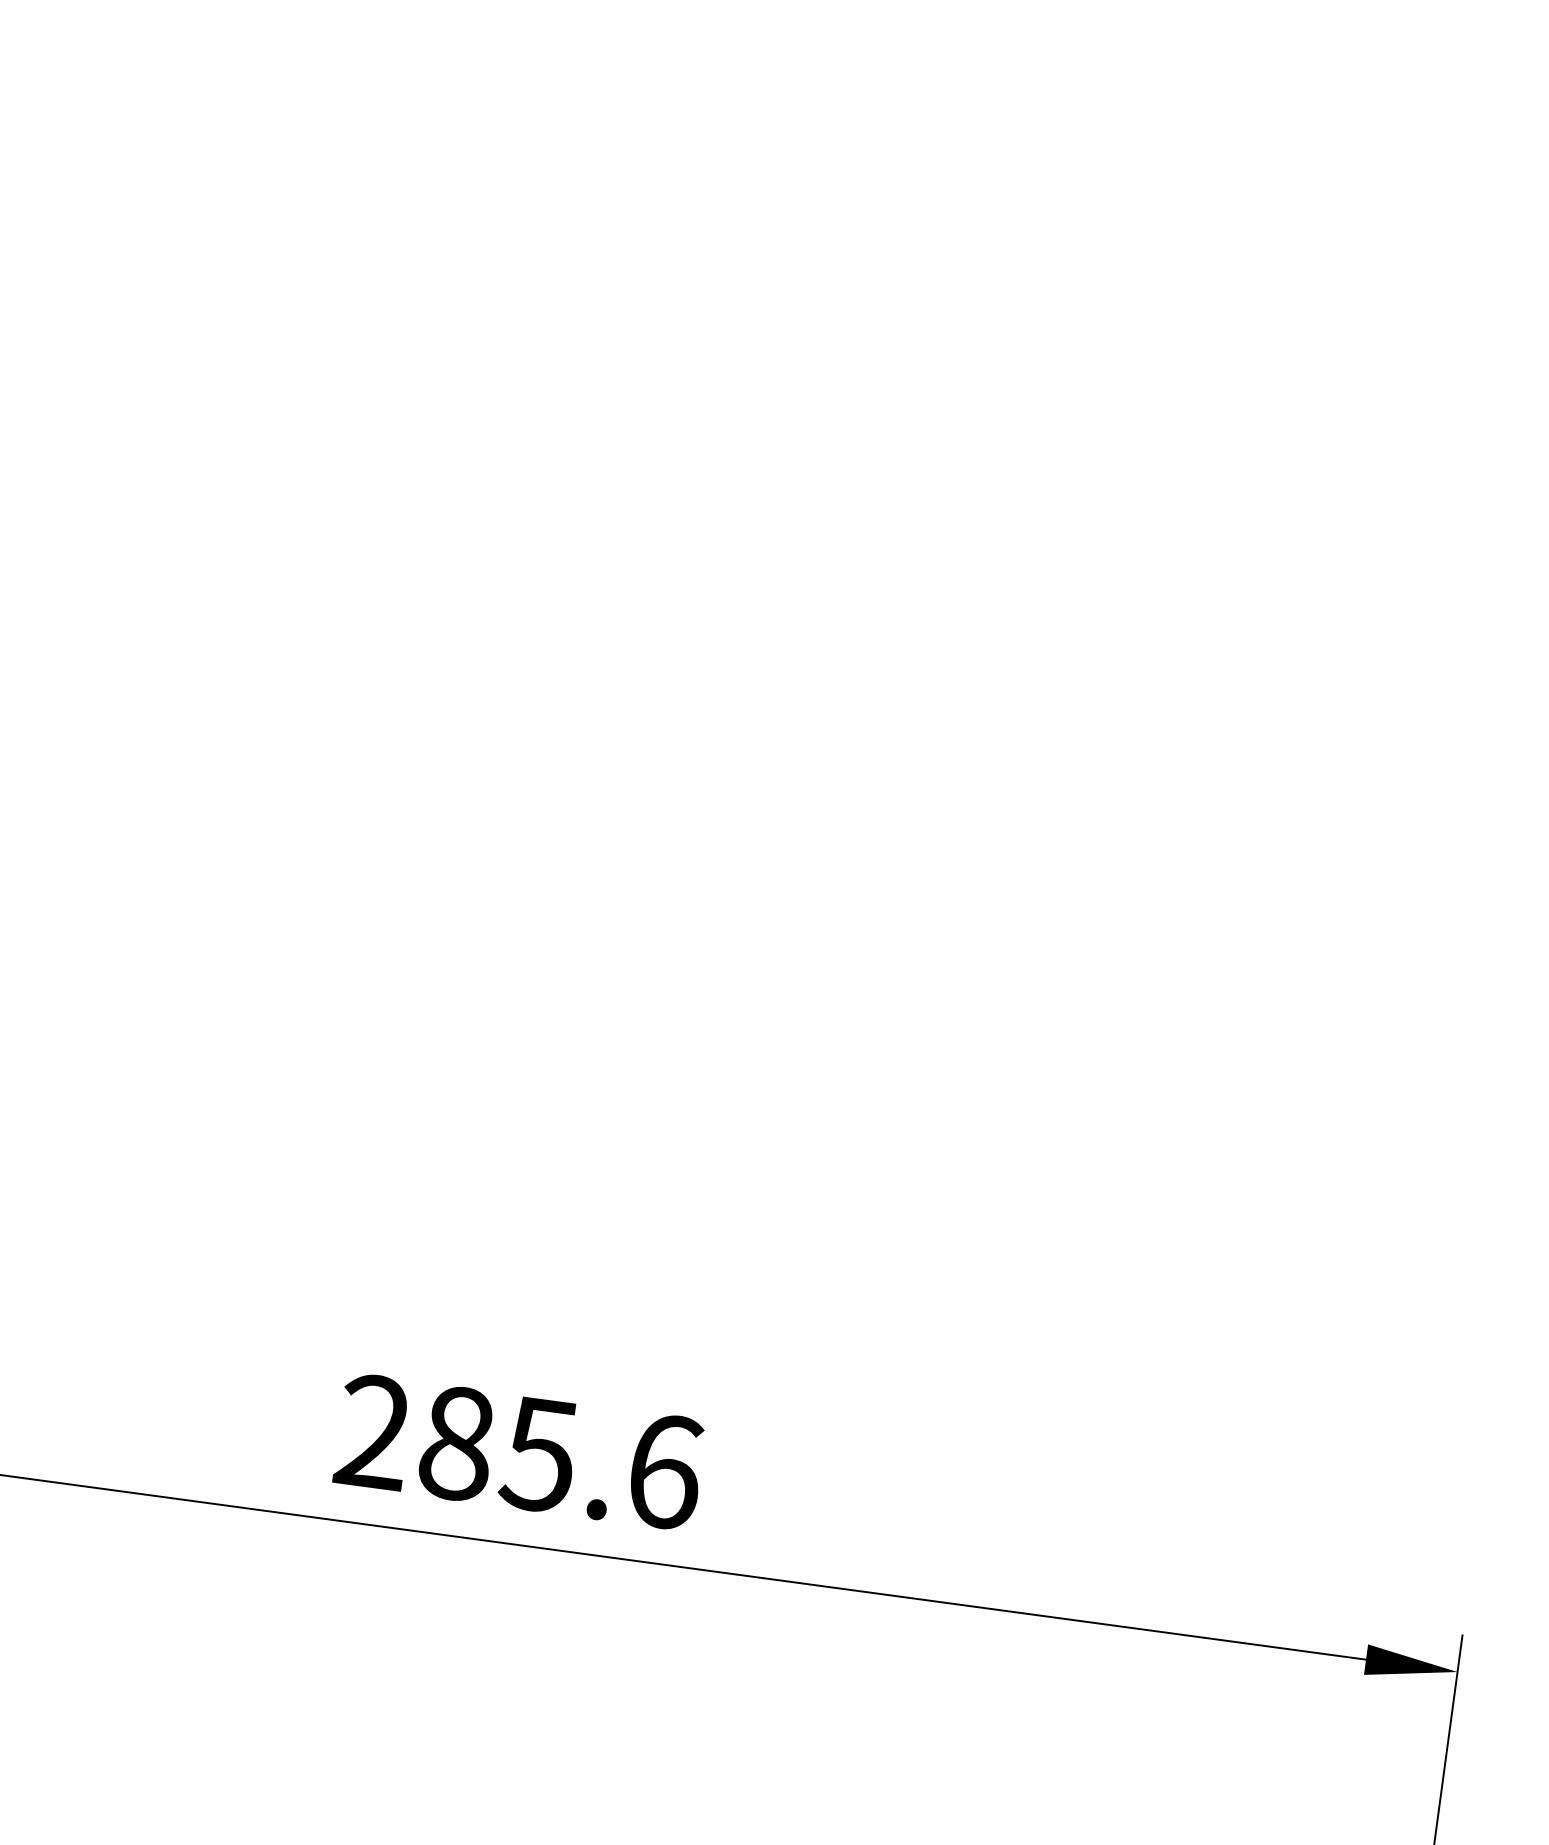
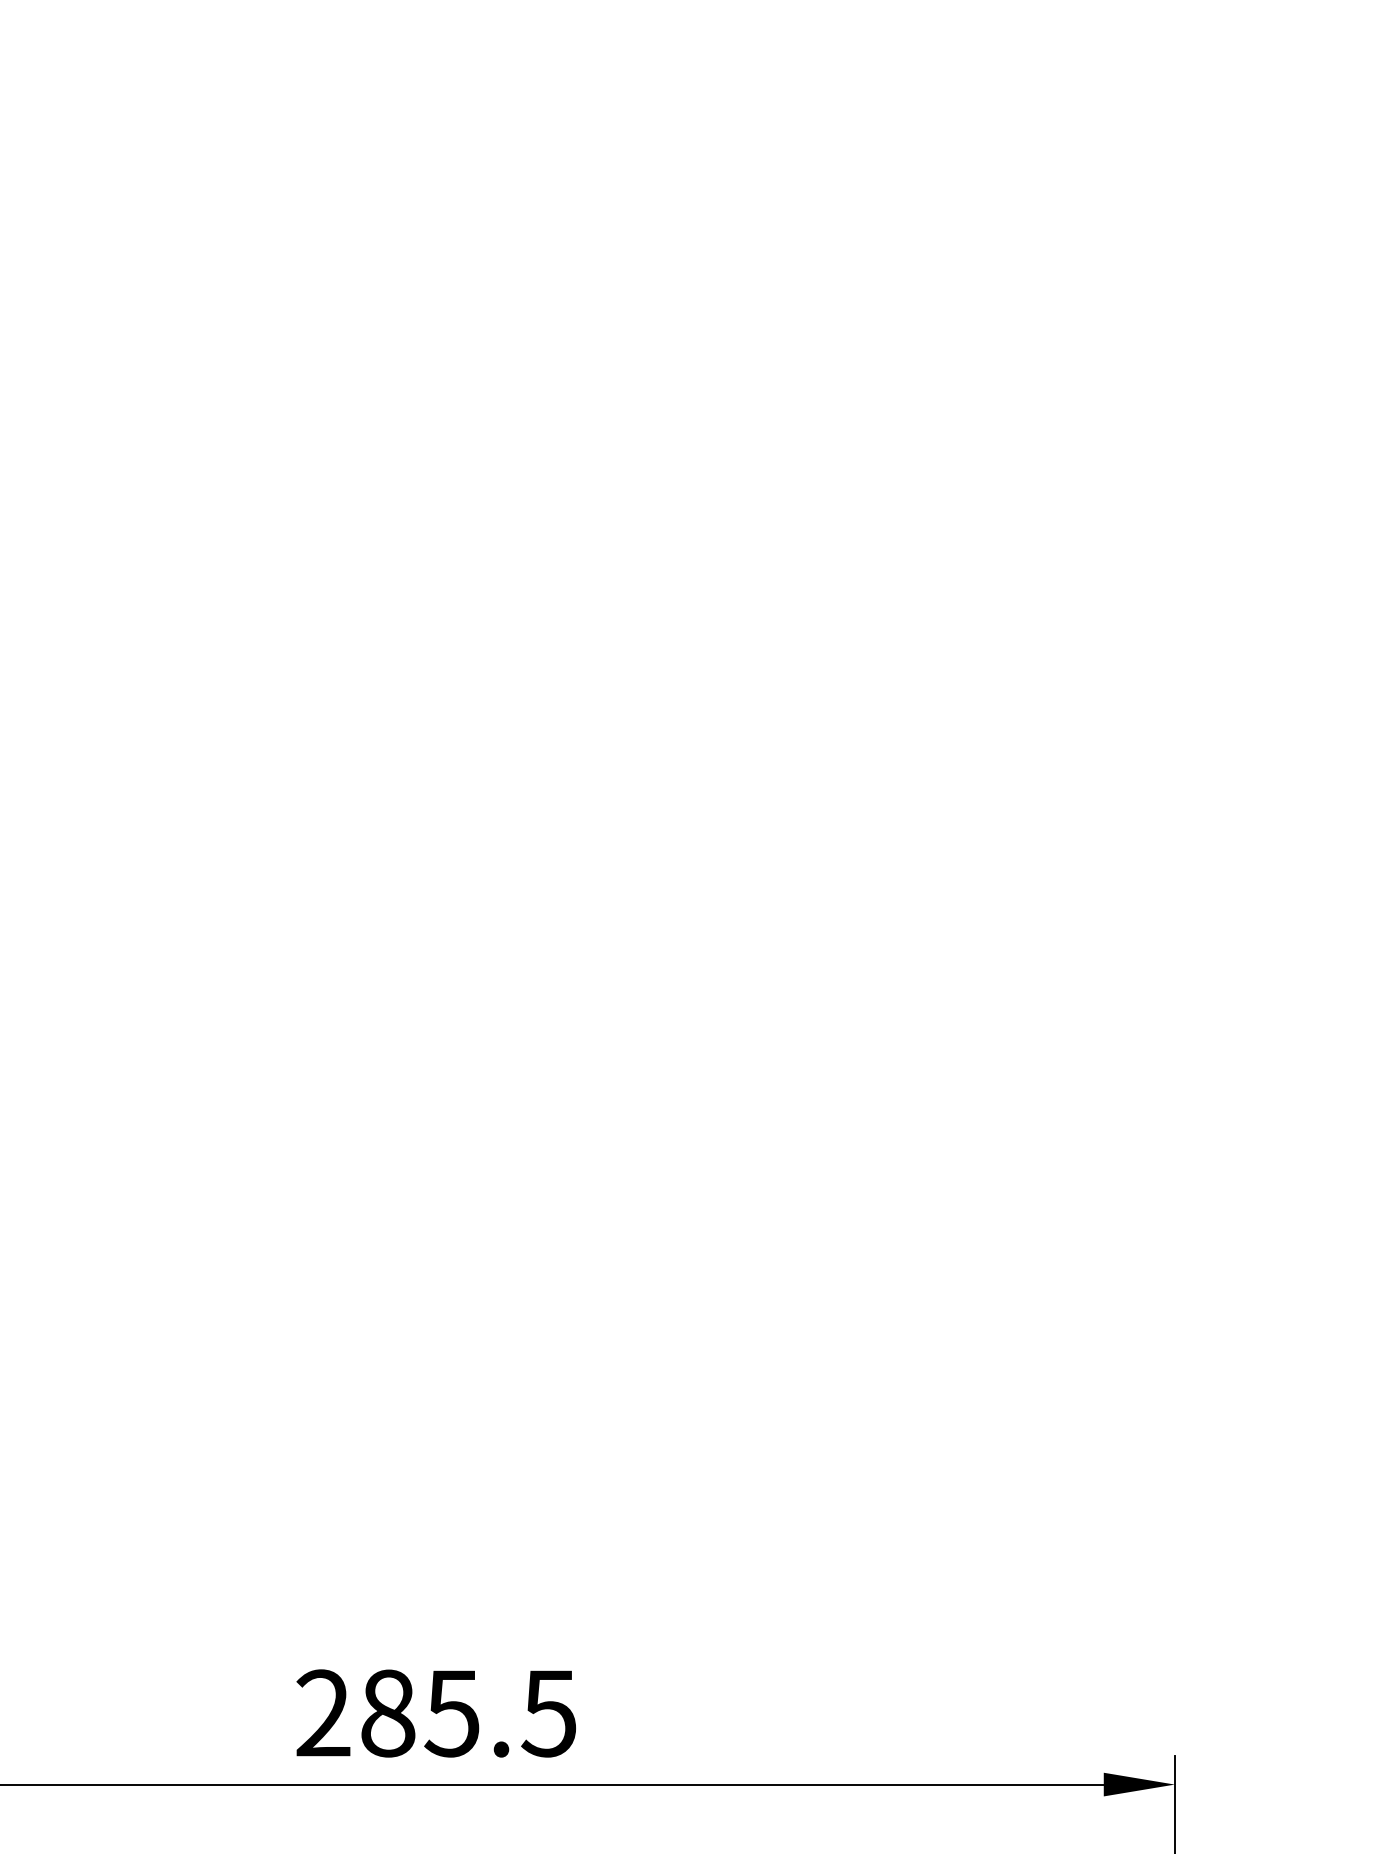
text: (664, 1471) -> (549, 1713), 285.6 -> 285.5

